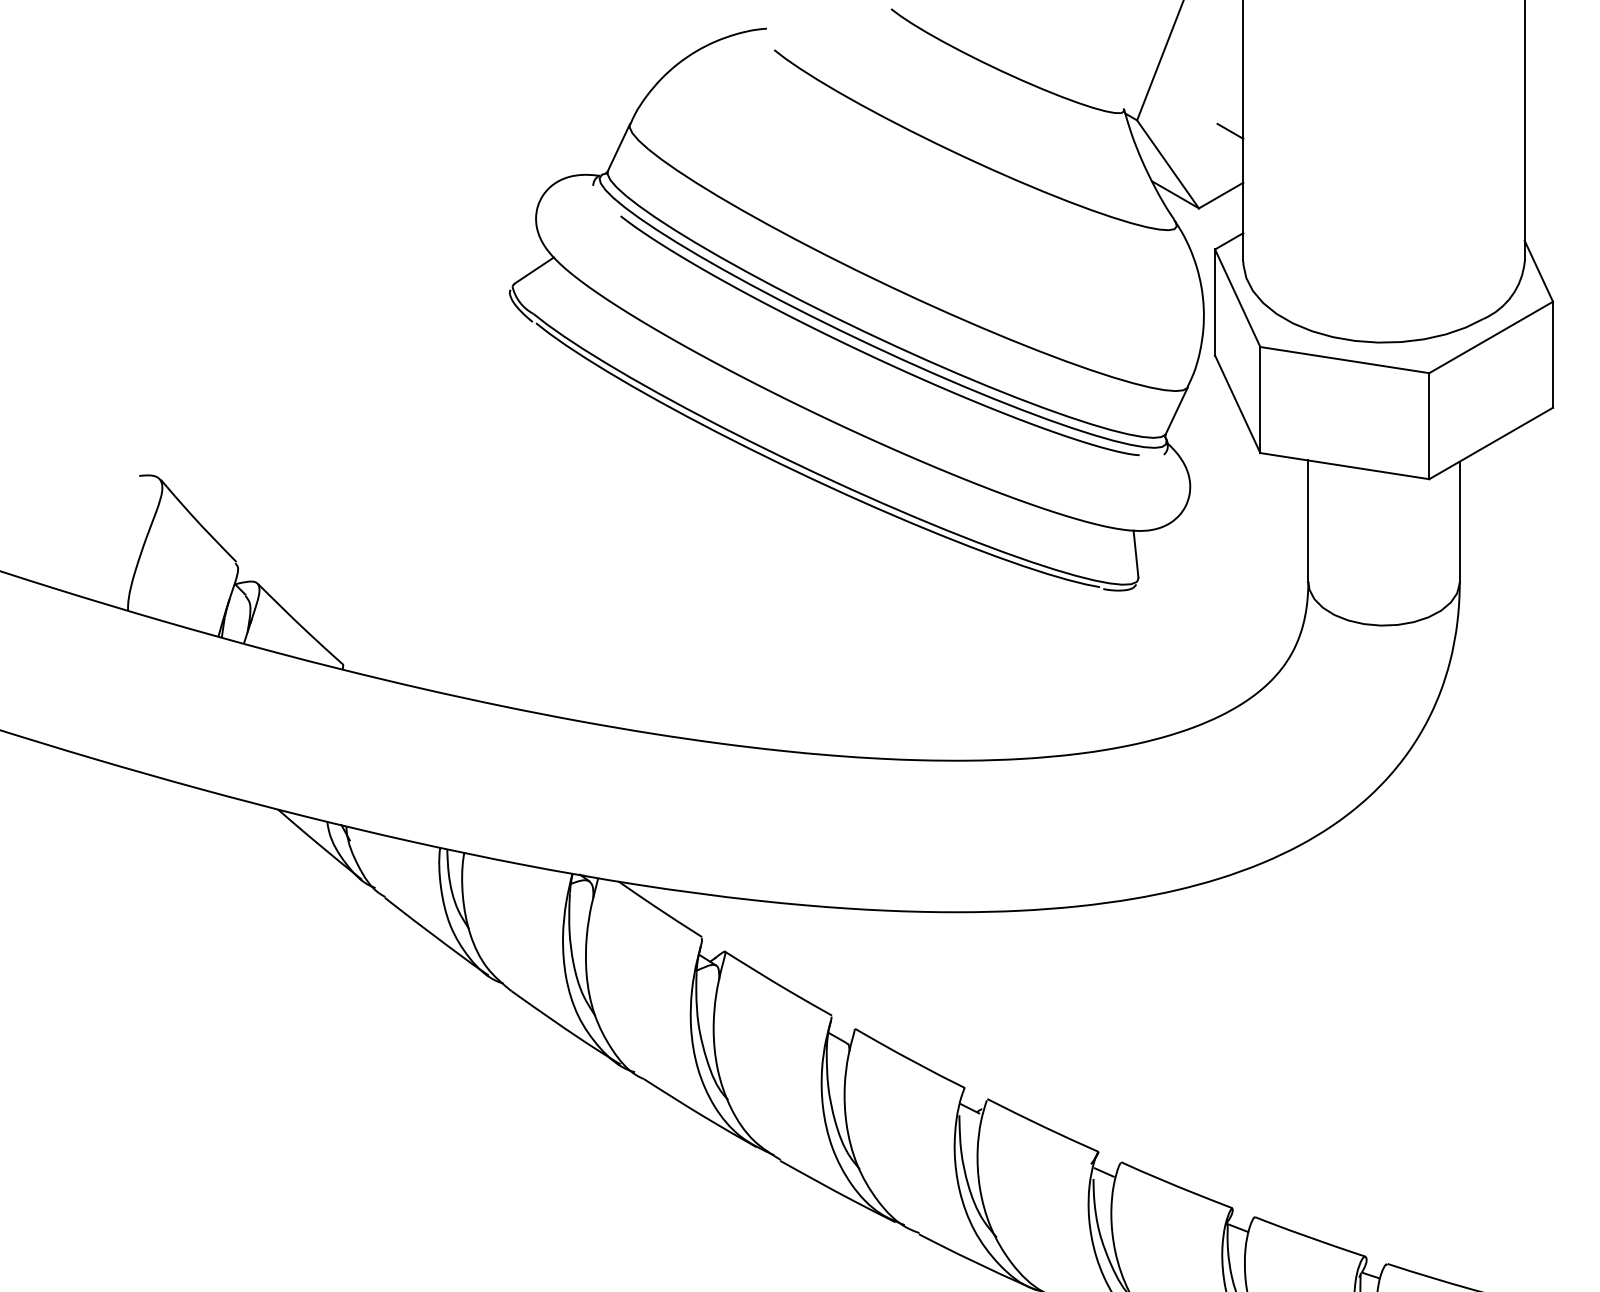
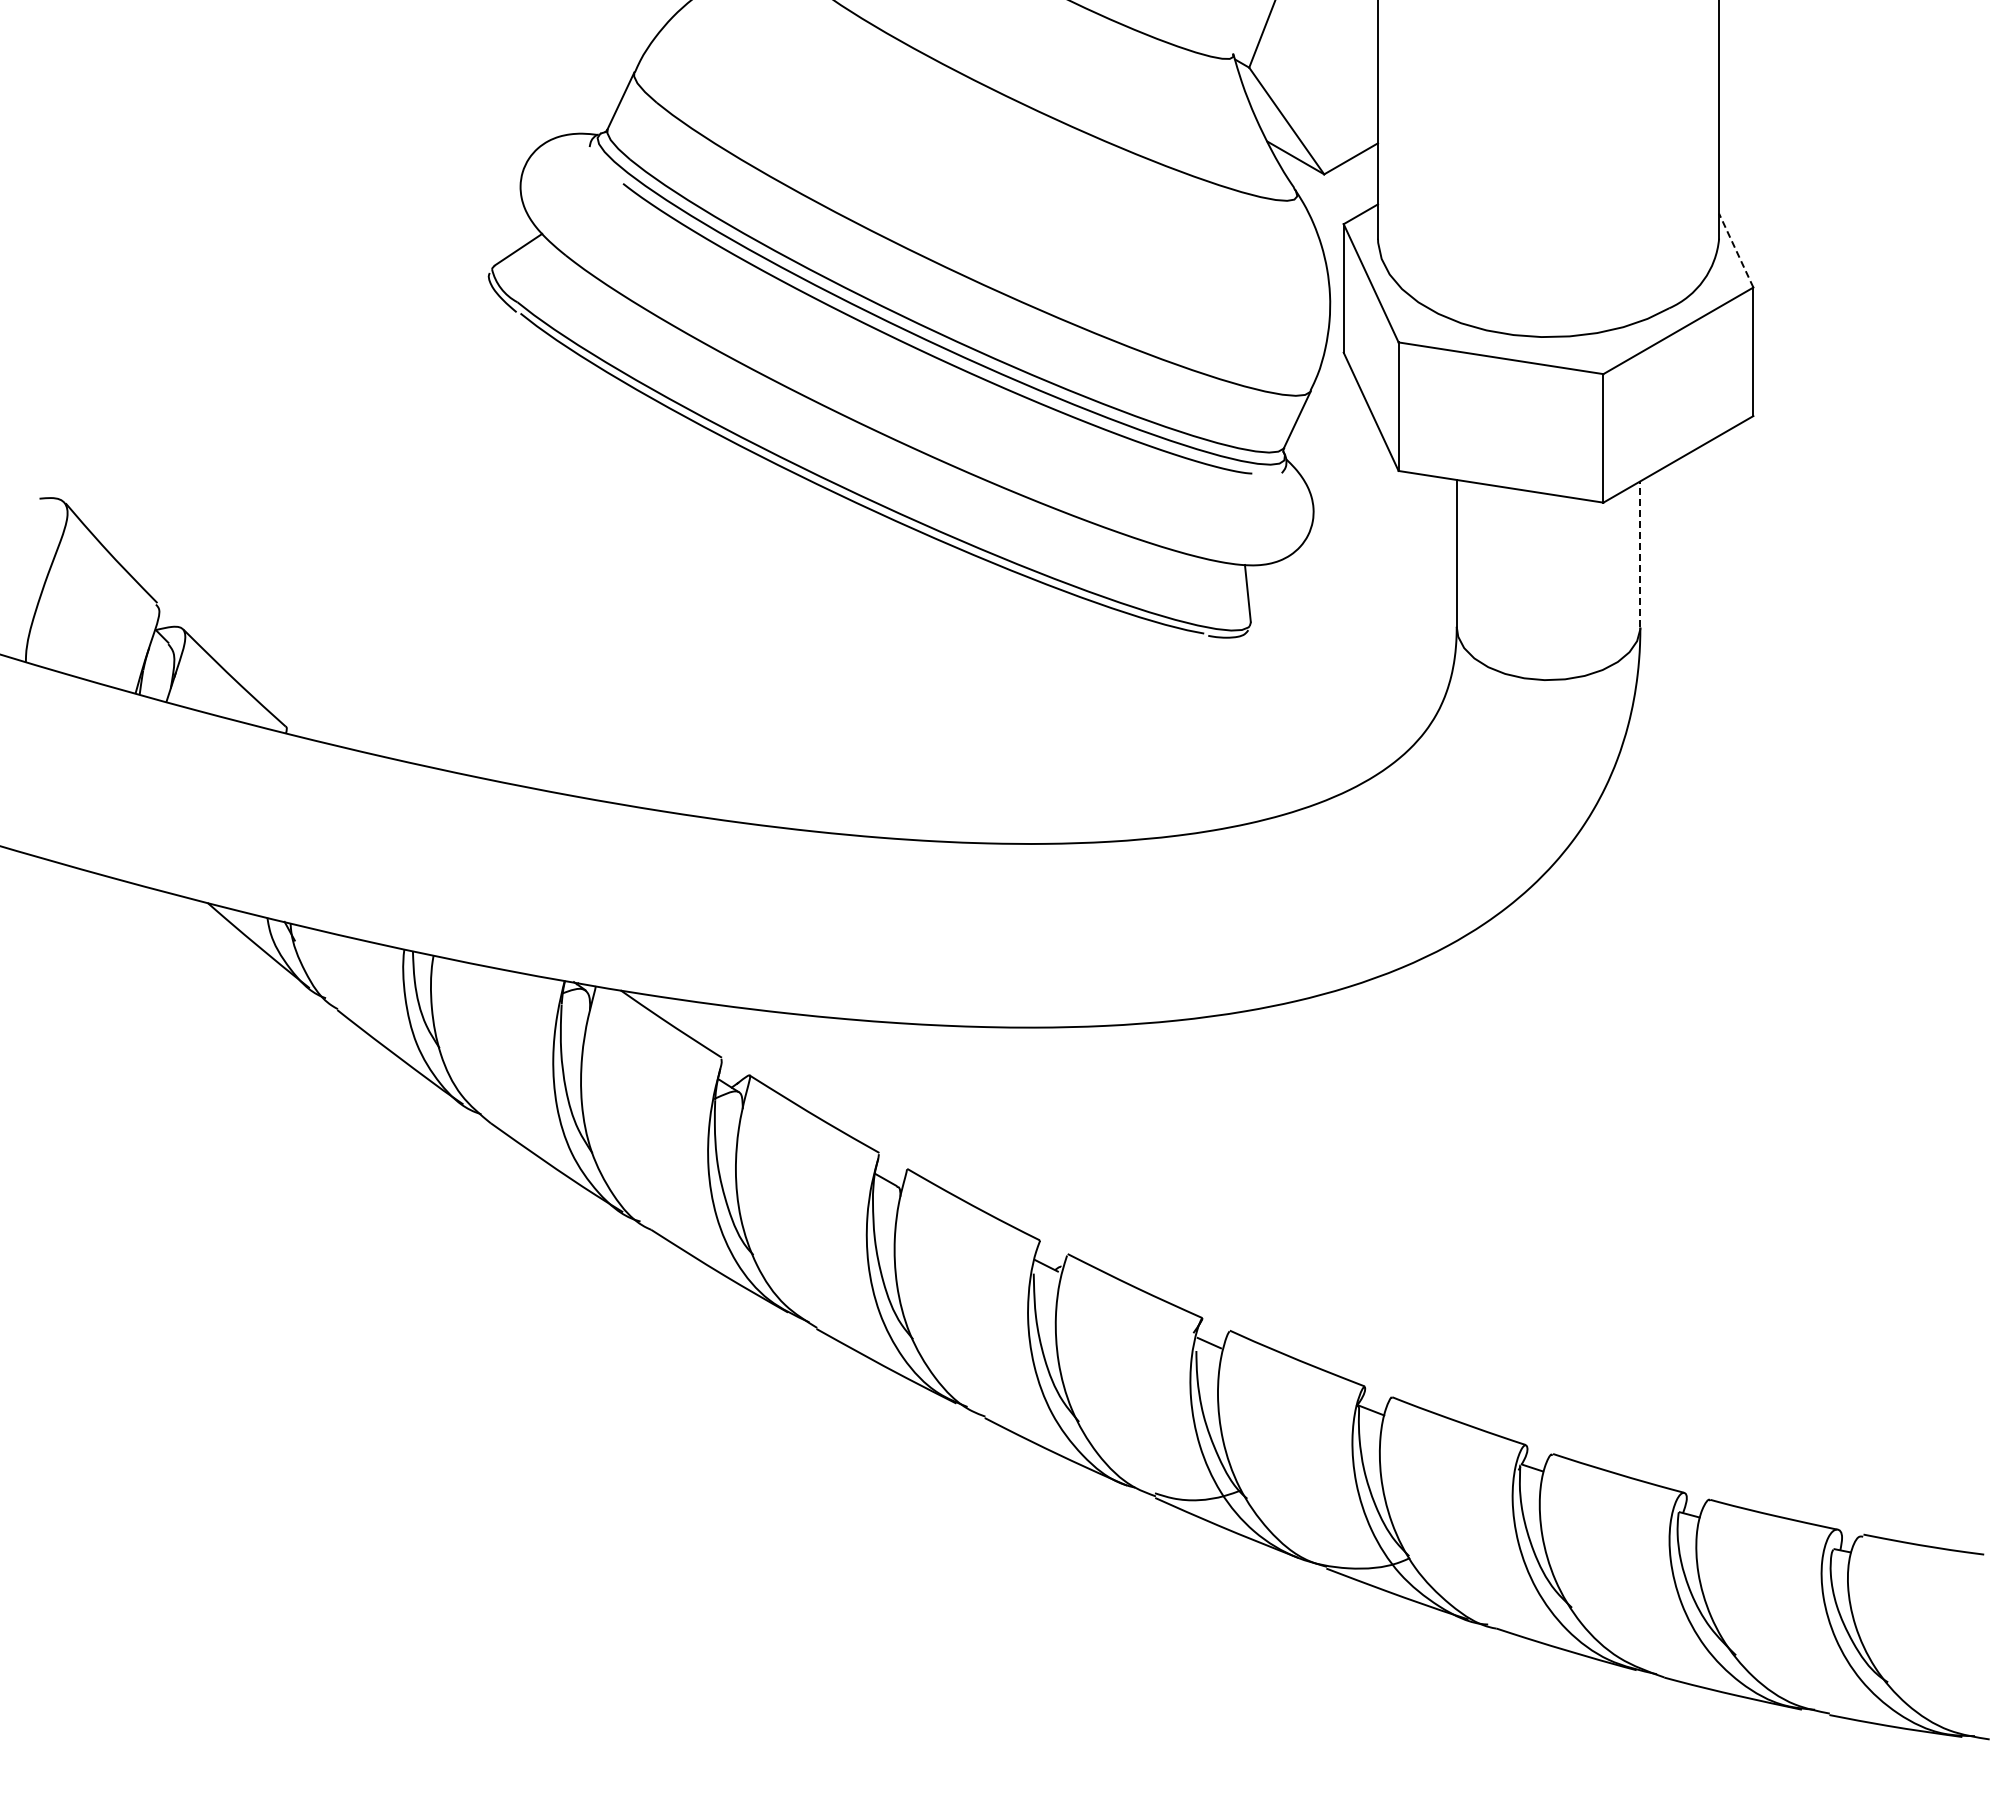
line: (1230, 130) -> (1362, 80), removed
line: (1539, 271) -> (1736, 250), solid -> dashed
line: (1459, 521) -> (1640, 554), solid -> dashed

